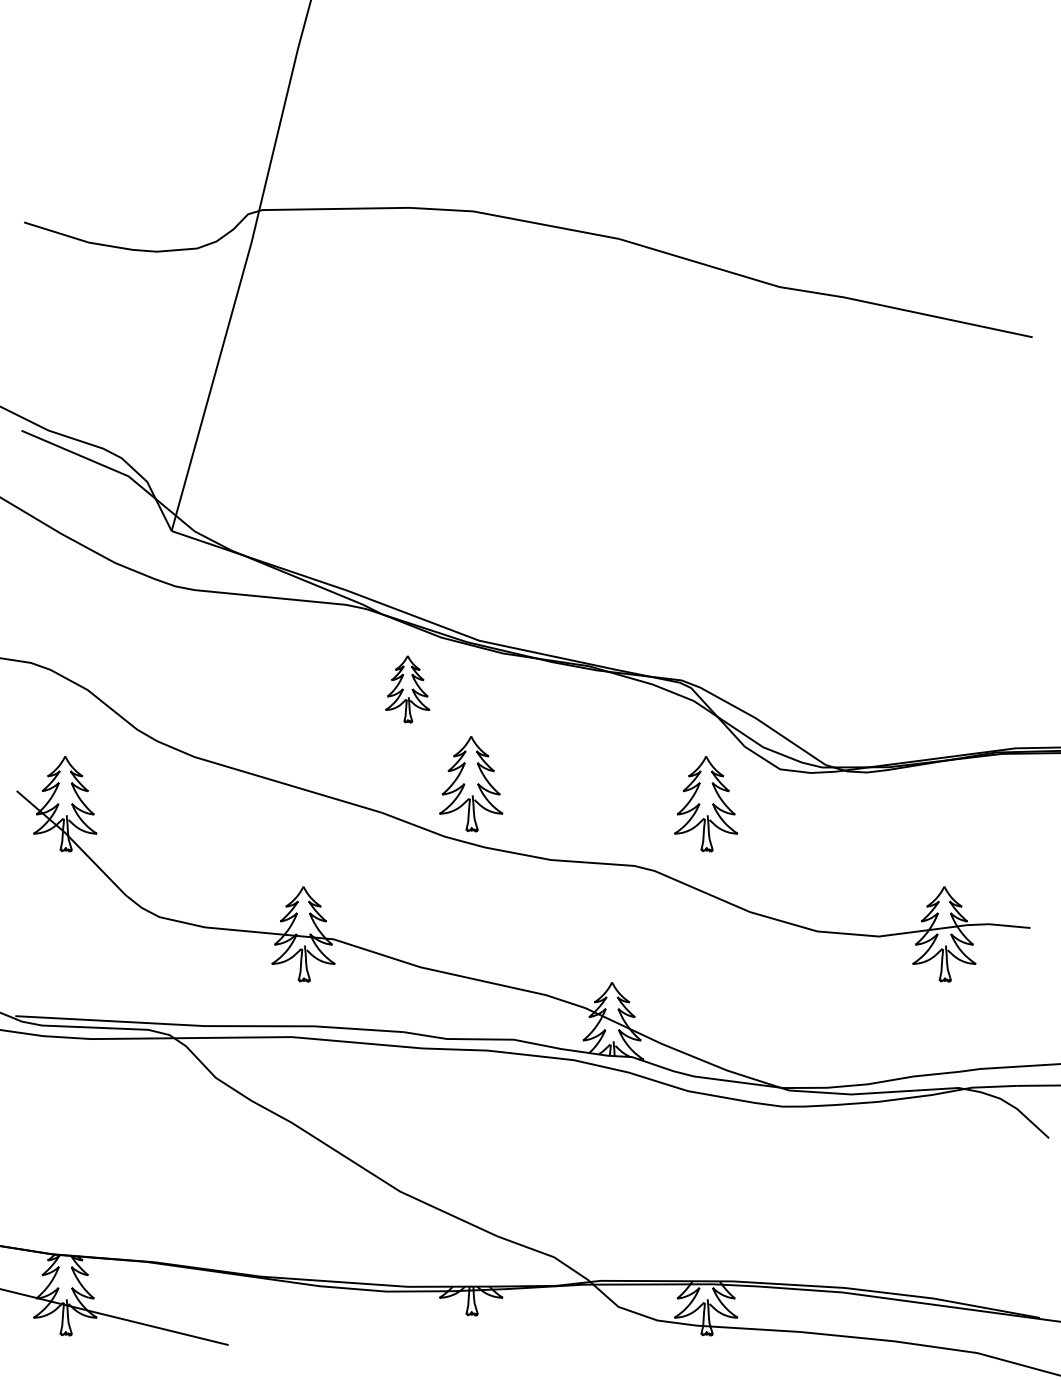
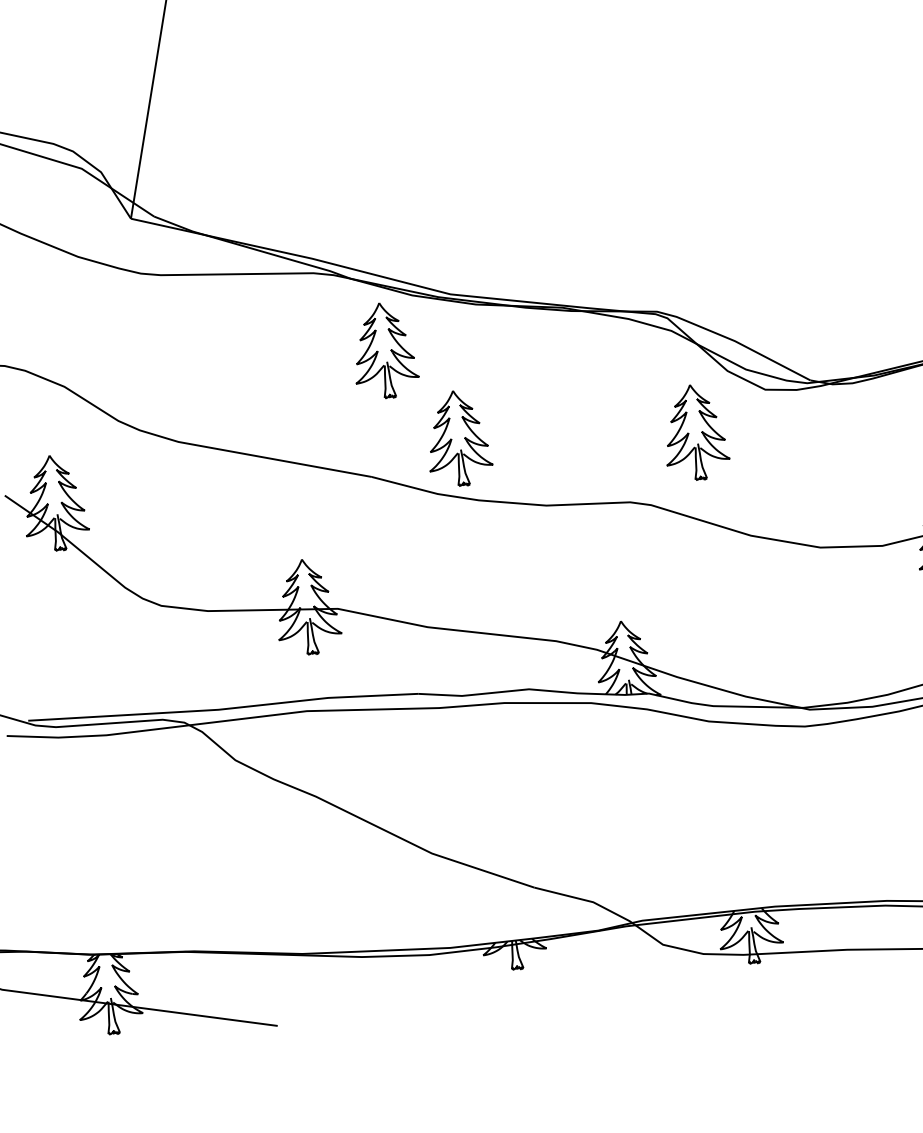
part: (407, 689) -> (384, 351), size x1.43

